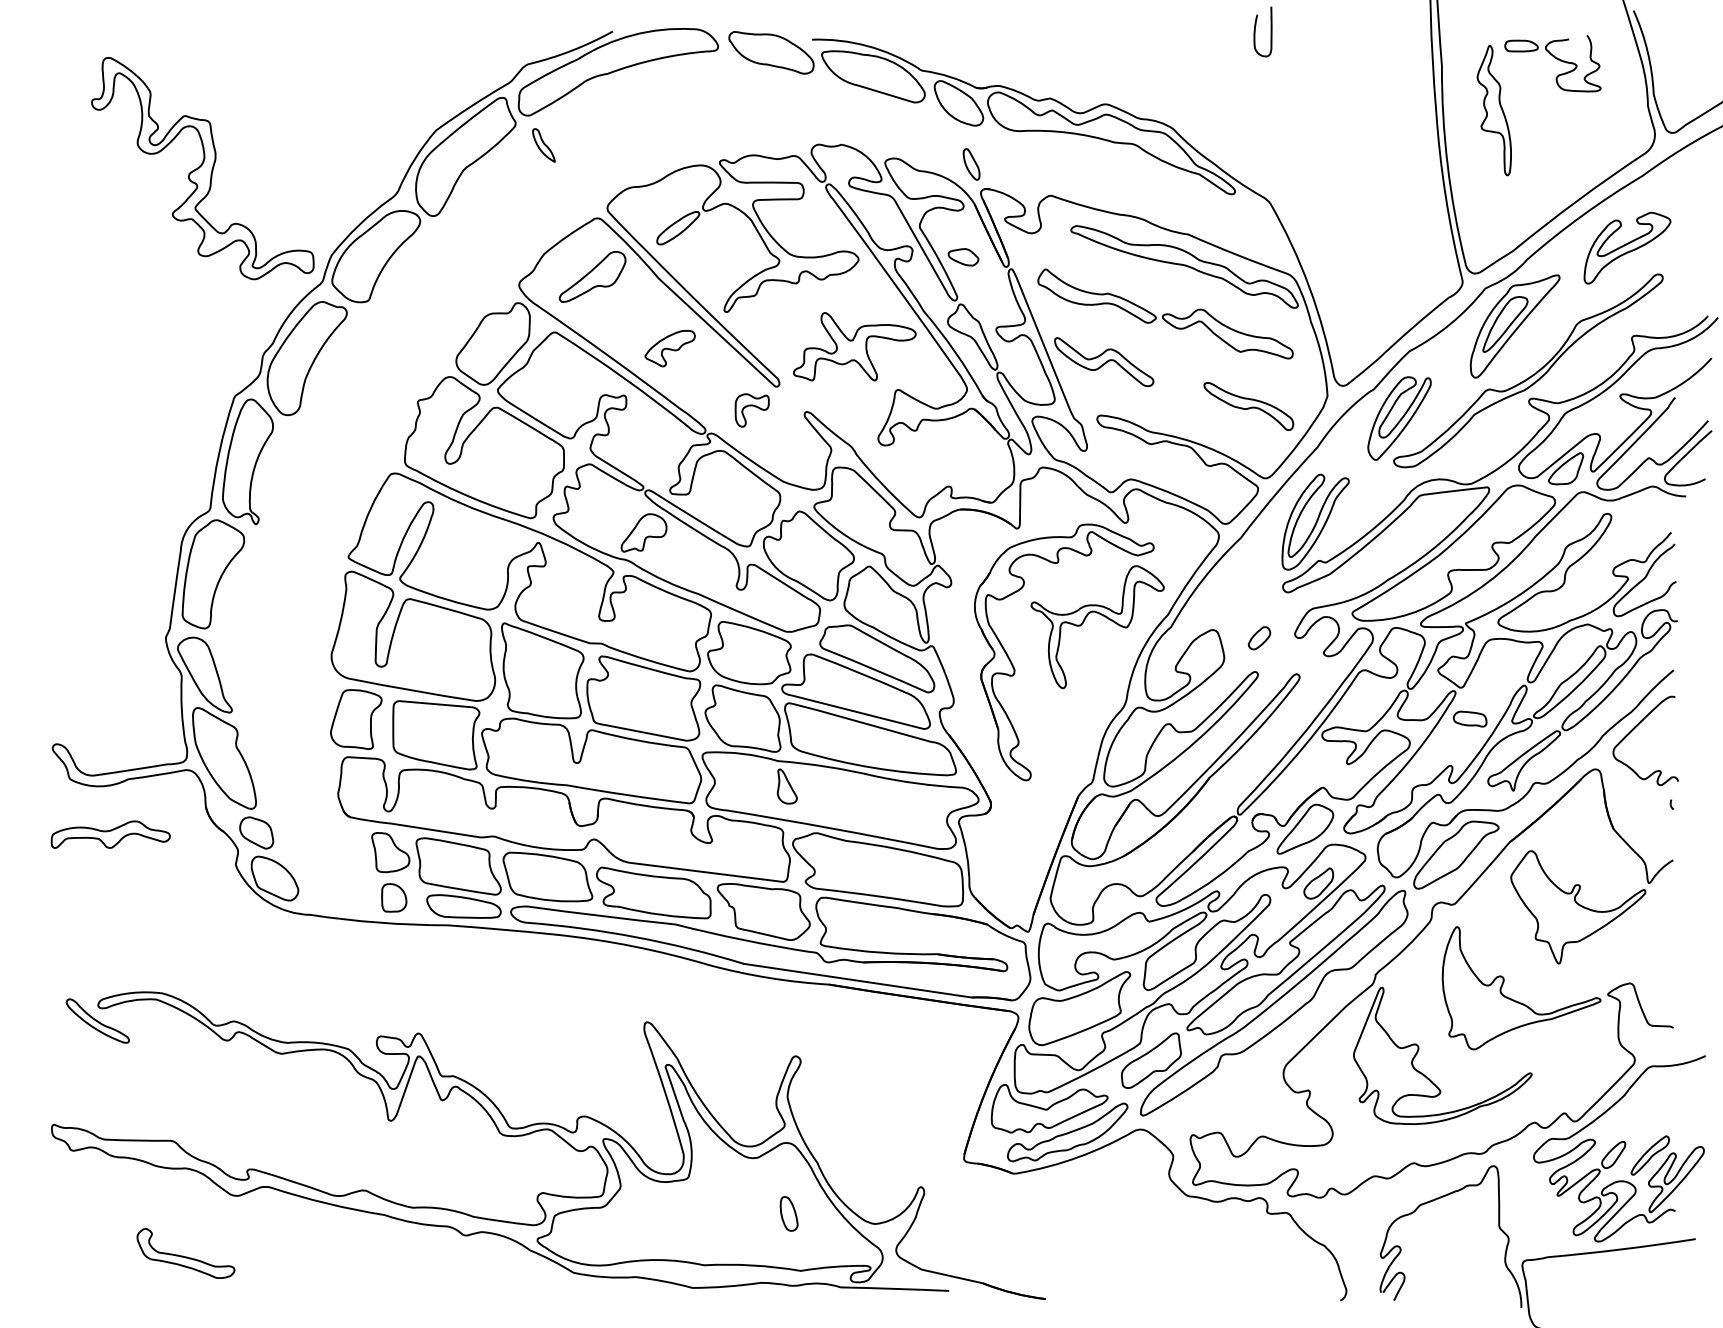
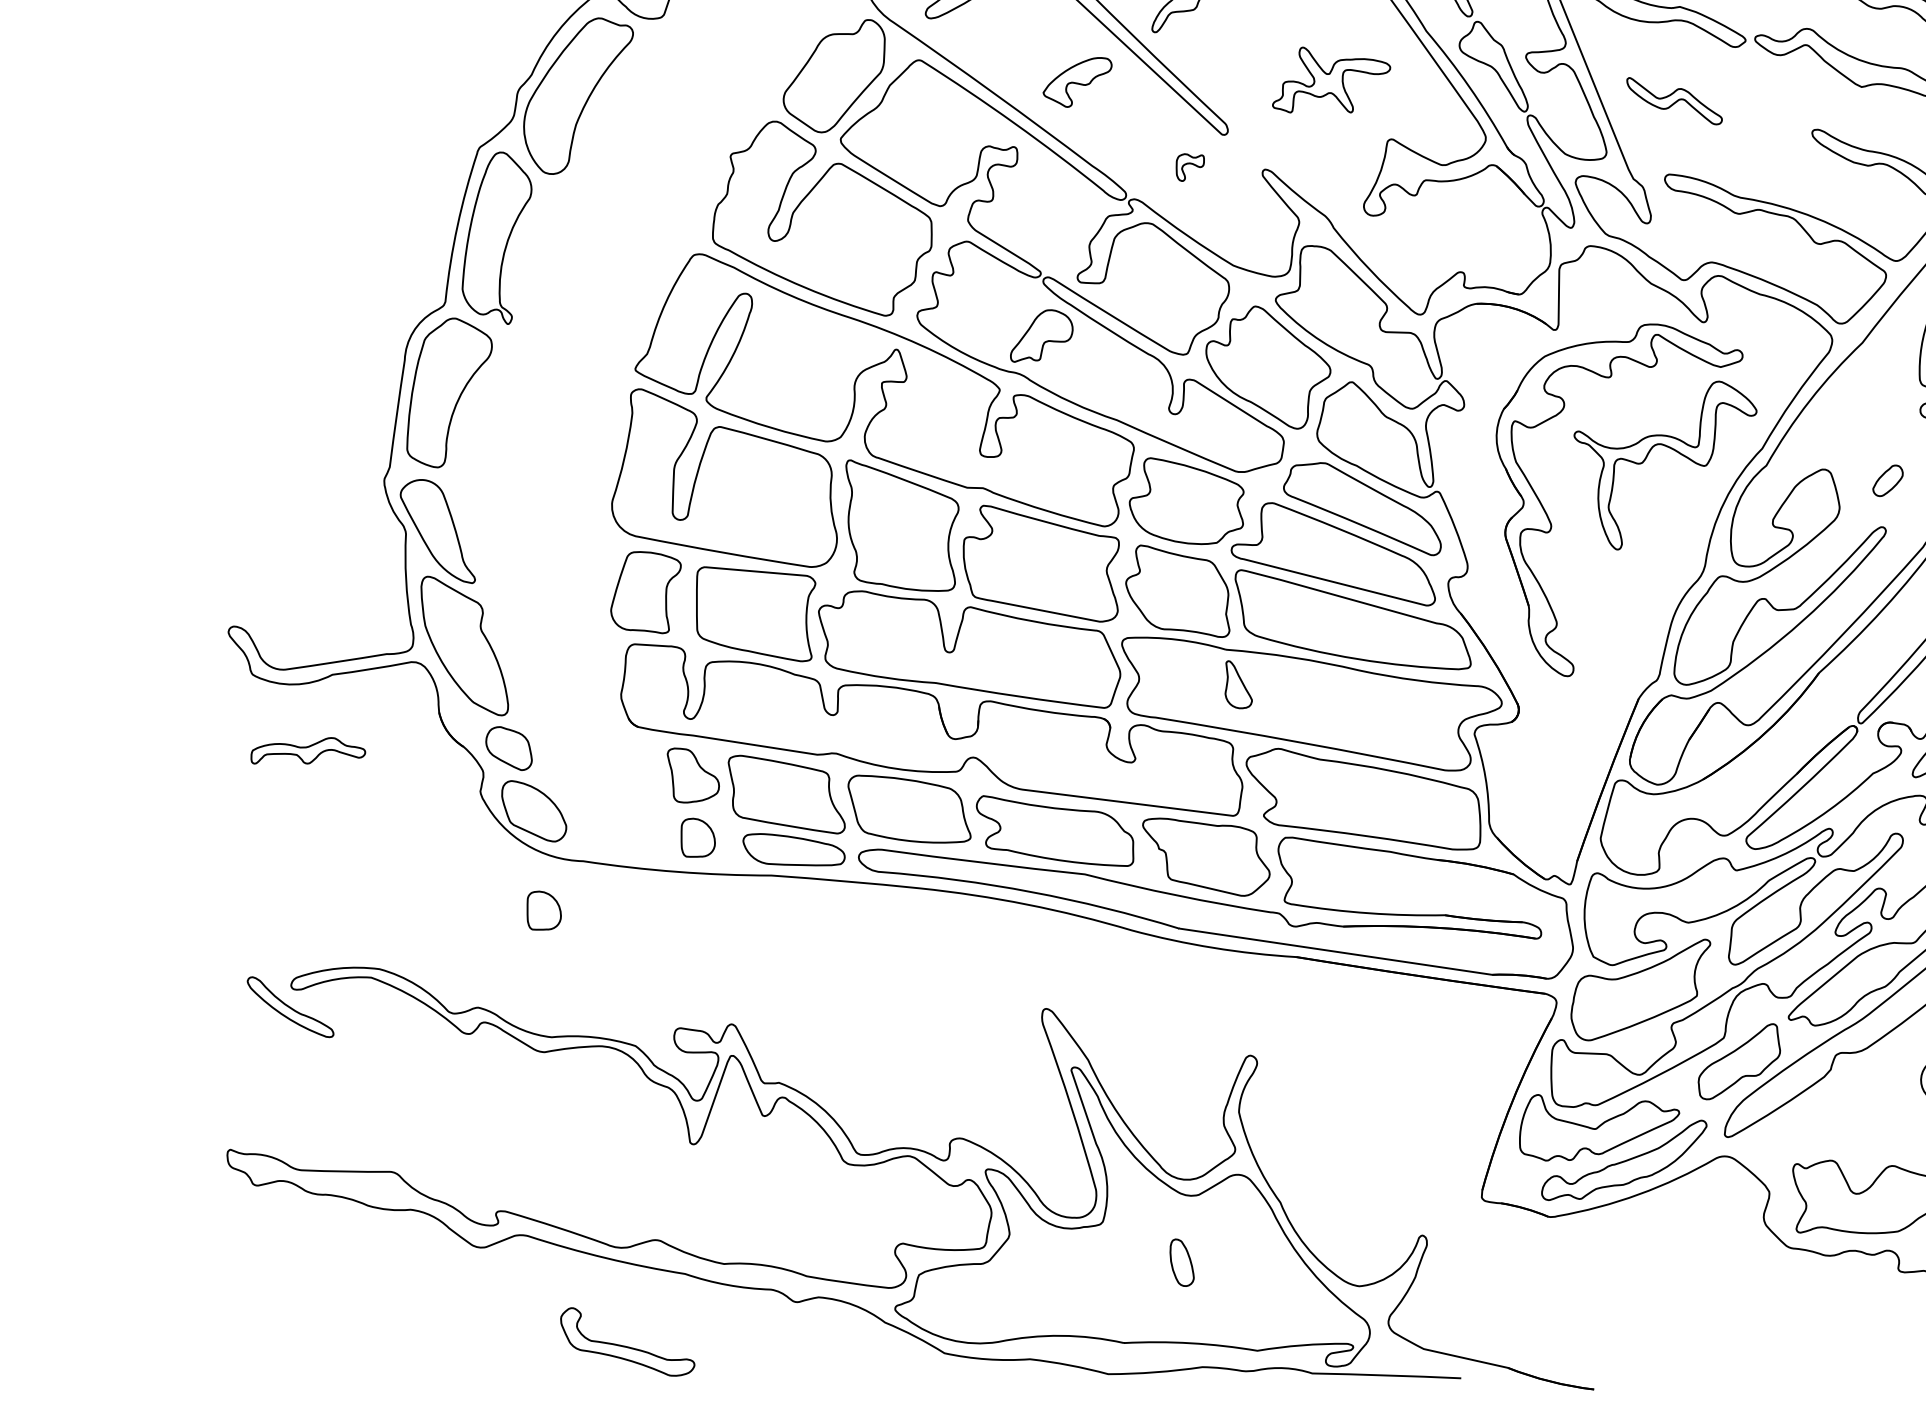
part: (854, 346) -> (1331, 79), size x0.7
part: (1104, 362) -> (1674, 101), size x0.7
part: (751, 410) -> (1189, 167), size x0.6
part: (110, 834) -> (308, 750), size x0.7
part: (282, 950) -> (544, 910), added
part: (788, 1213) -> (1181, 1262), moved
part: (185, 1253) -> (627, 1341), moved

